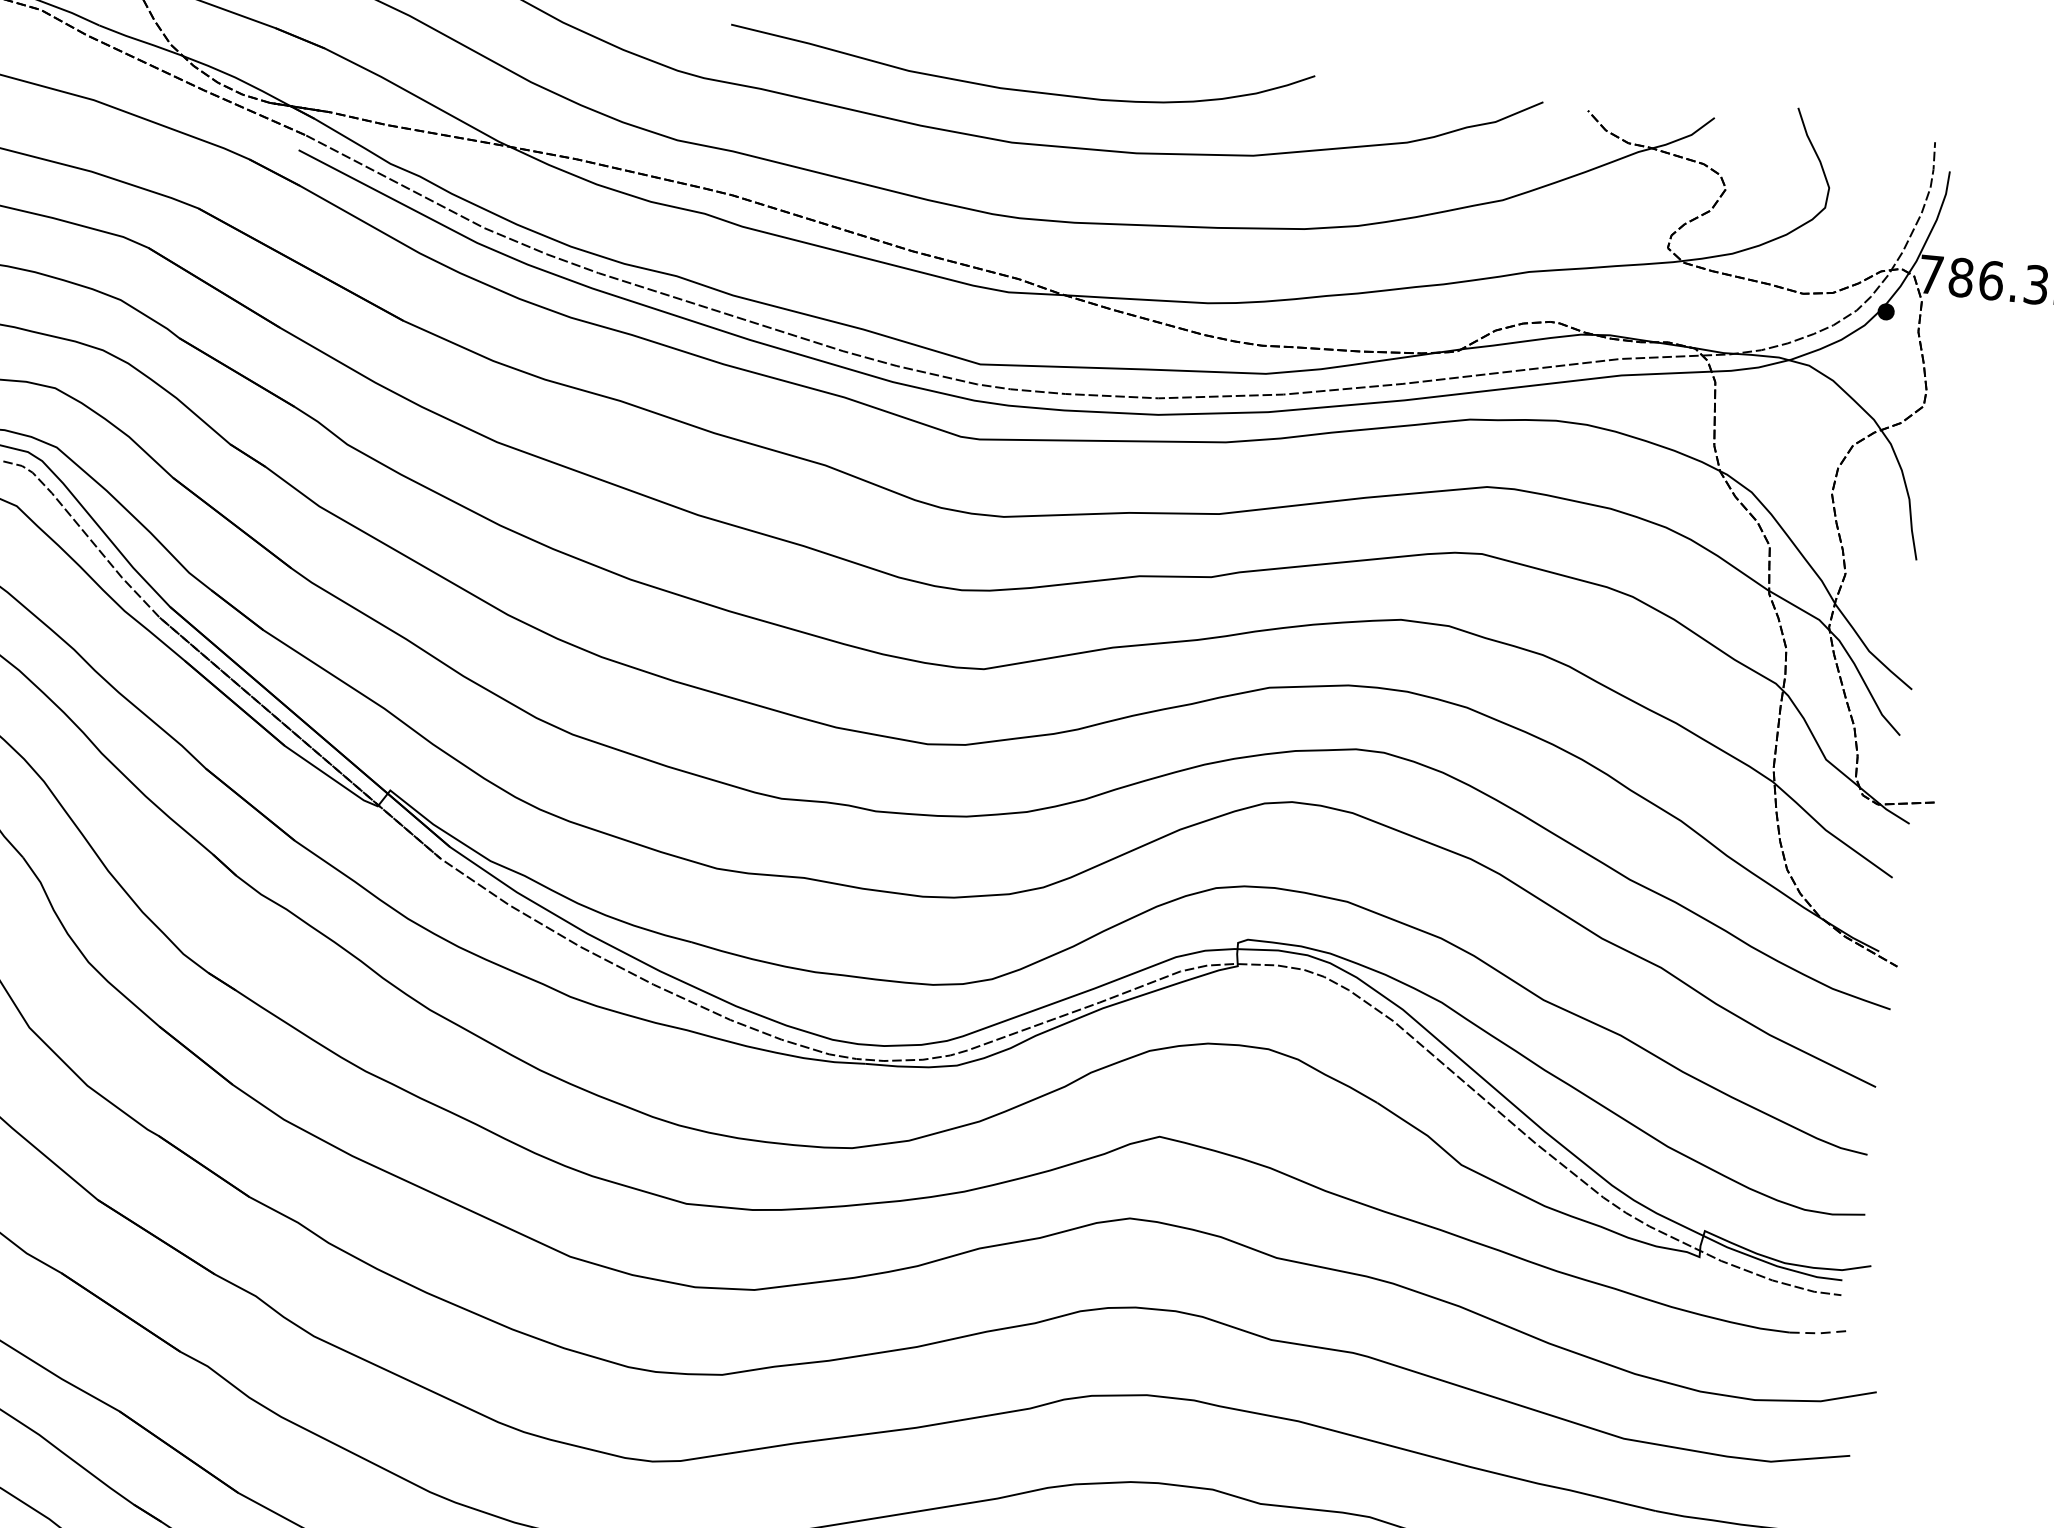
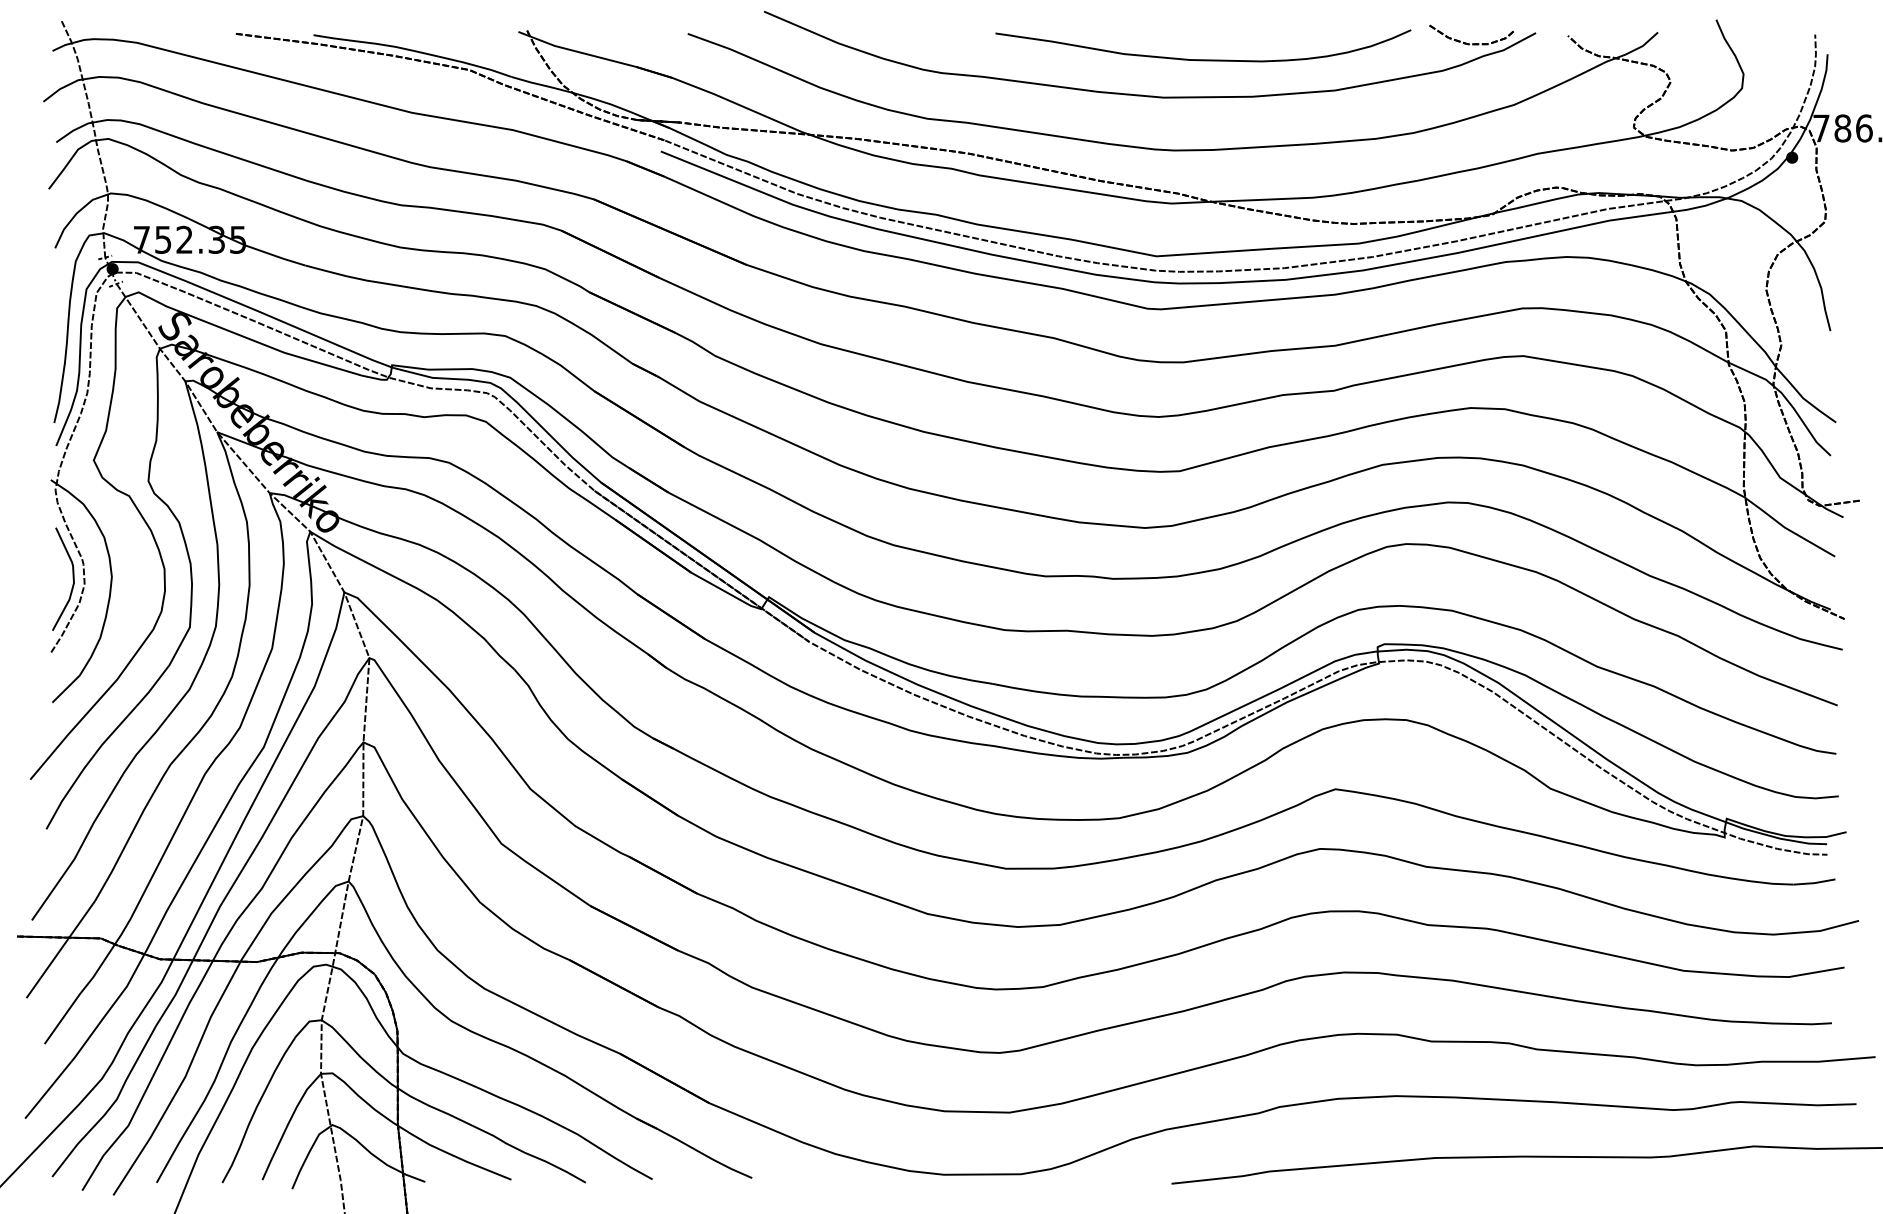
curve: (1019, 89) -> (1203, 59), moved
part: (1452, 108) -> (1472, 43), added
line: (1819, 1333) -> (1814, 883), dashed -> solid

